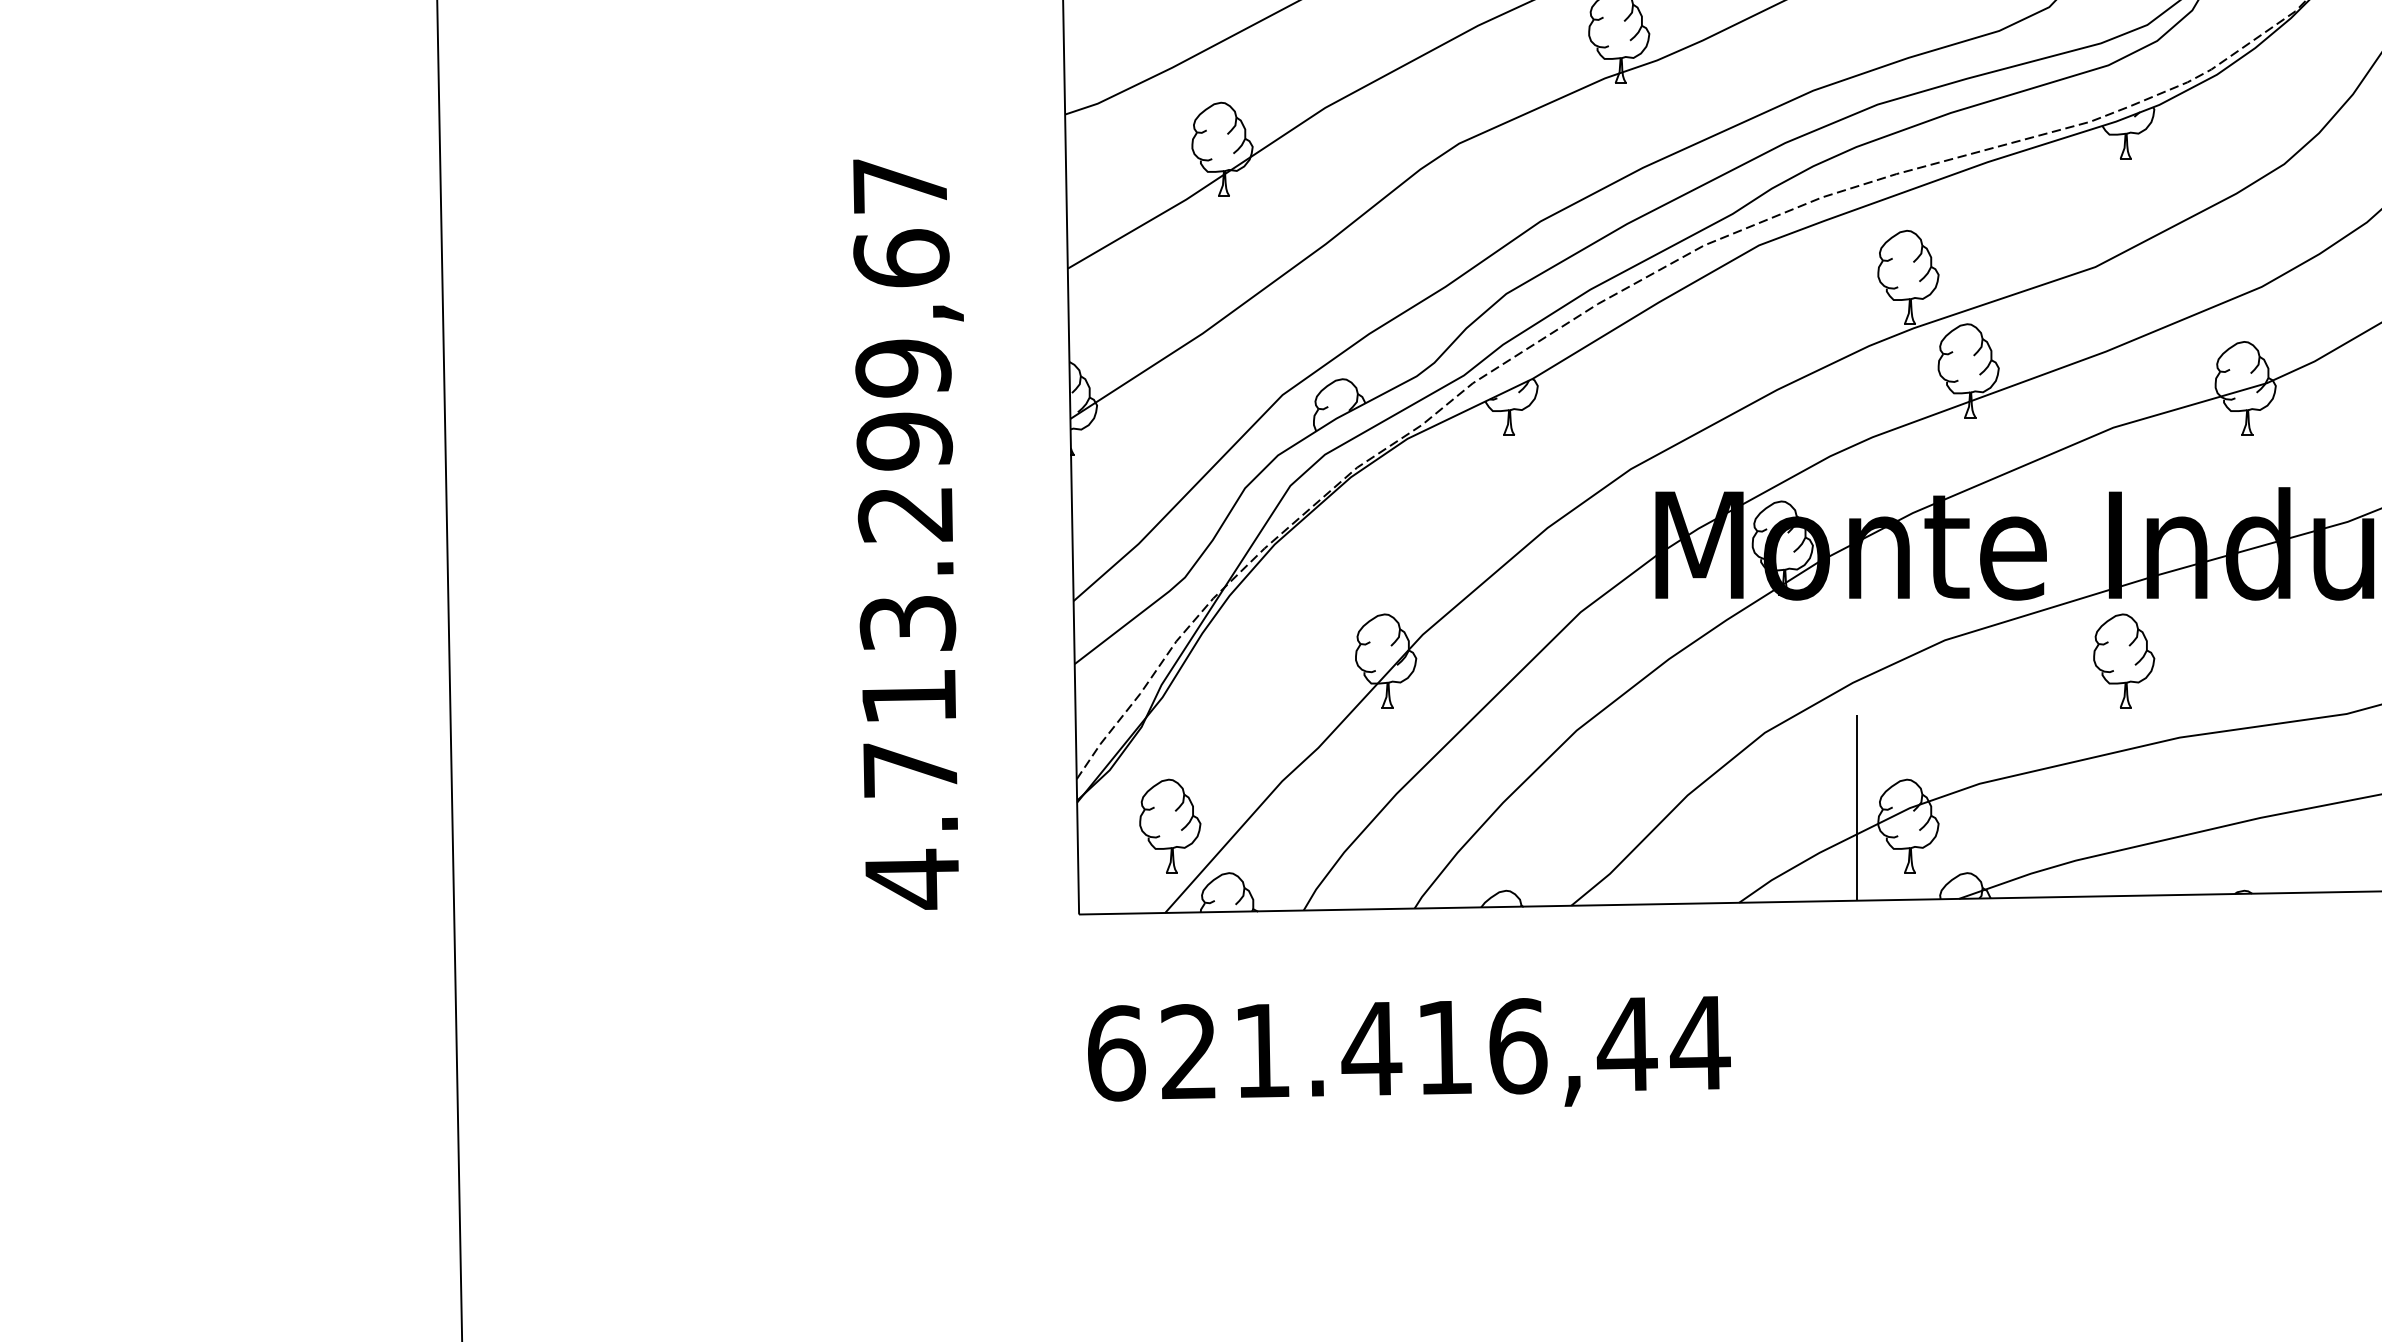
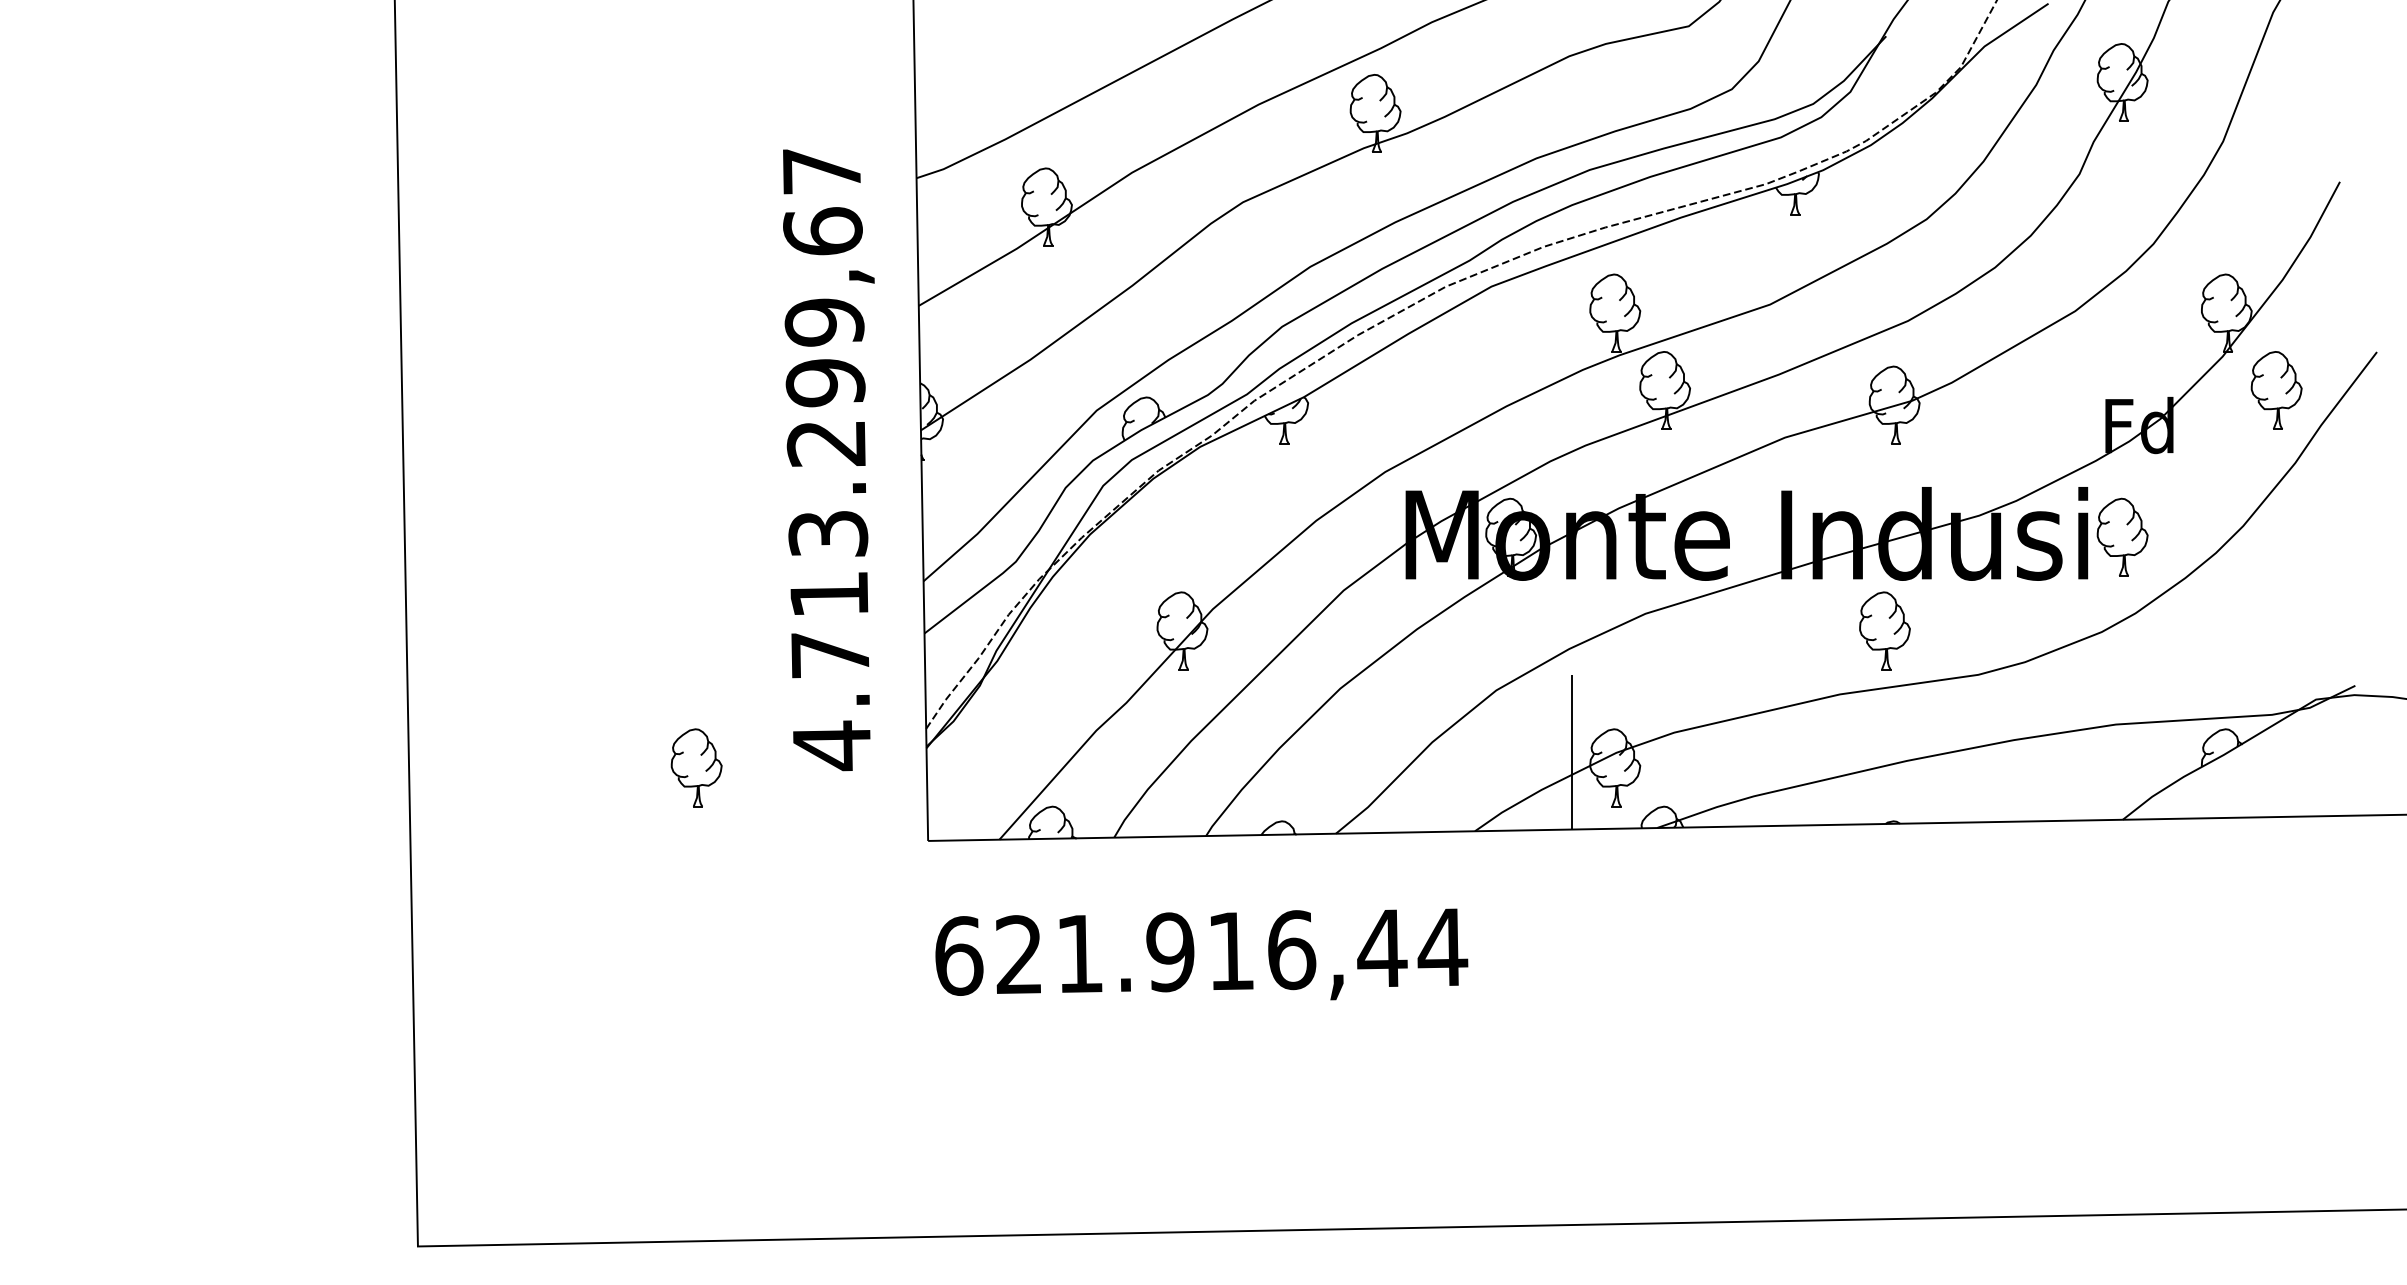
text: (908, 534) -> (828, 460), moved
part: (2123, 660) -> (1884, 630), moved
part: (1170, 825) -> (696, 767), moved
text: (1371, 1049) -> (1170, 952), 621.416,44 -> 621.916,44

